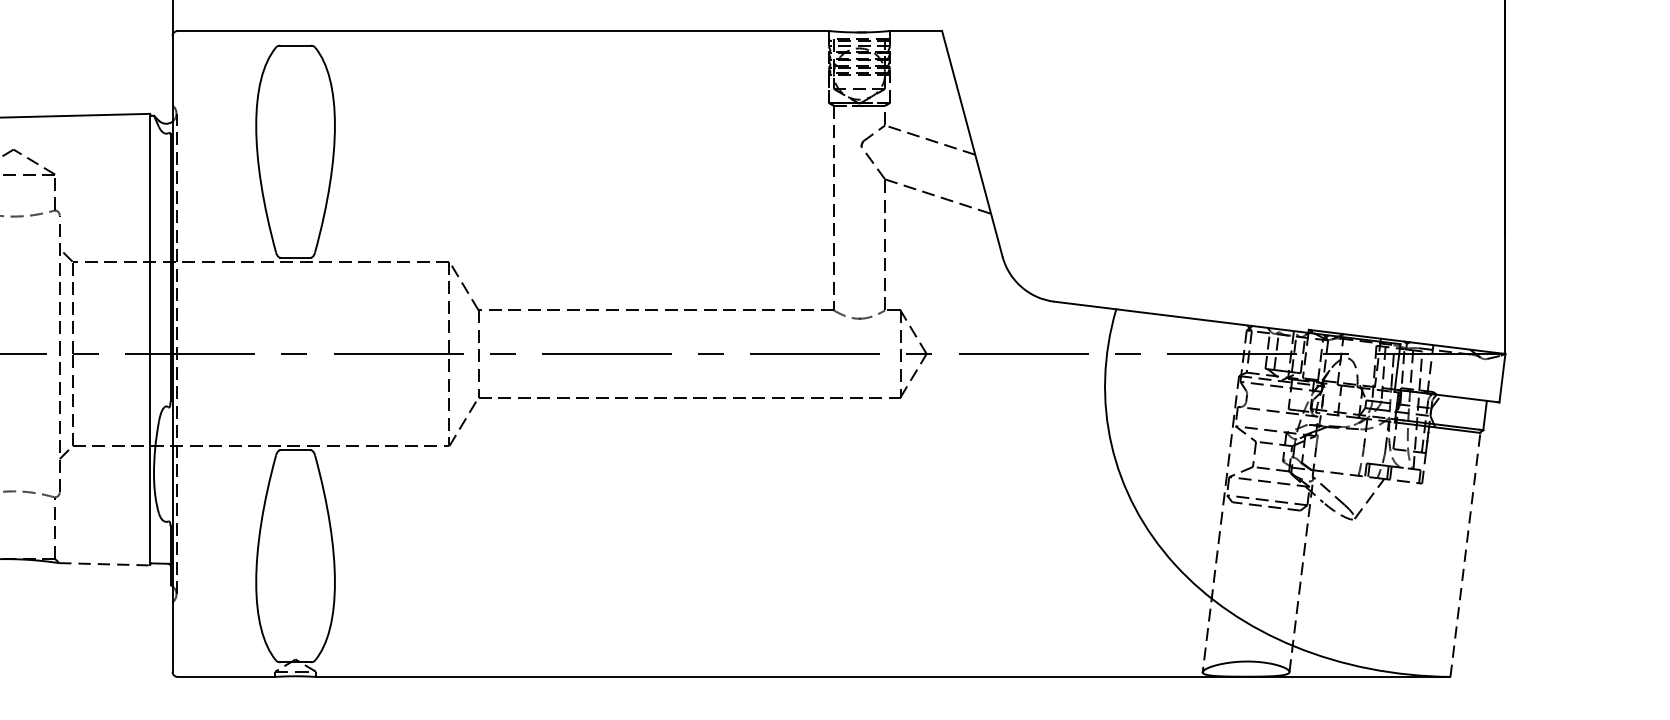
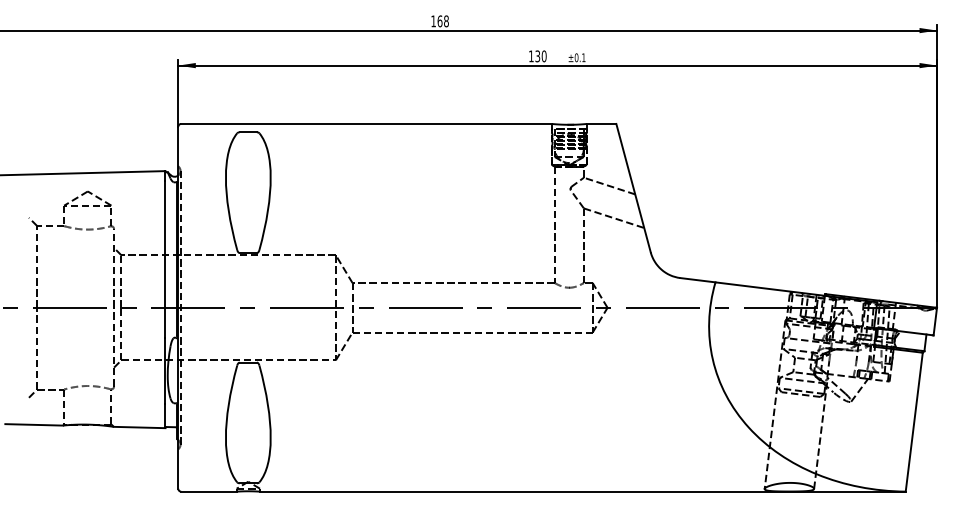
line: (1465, 555) -> (914, 422), dashed -> solid
line: (104, 564) -> (139, 427), dashed -> solid

